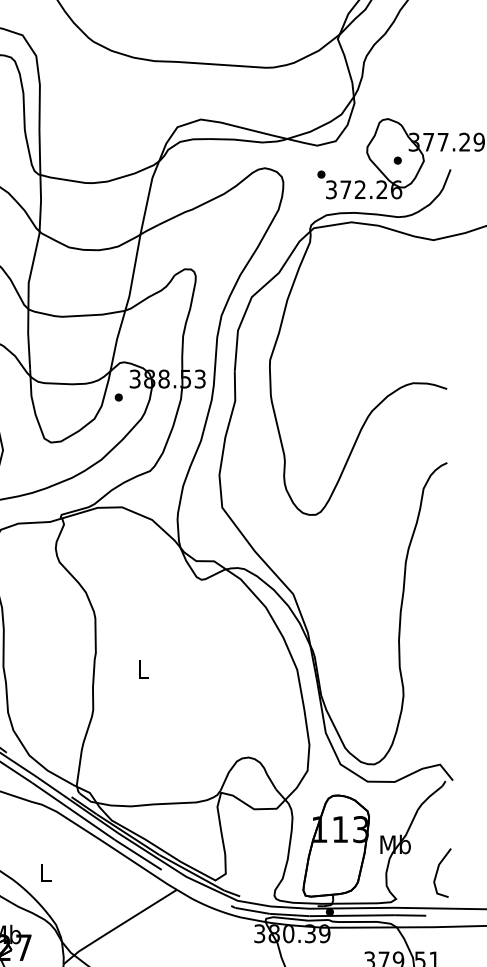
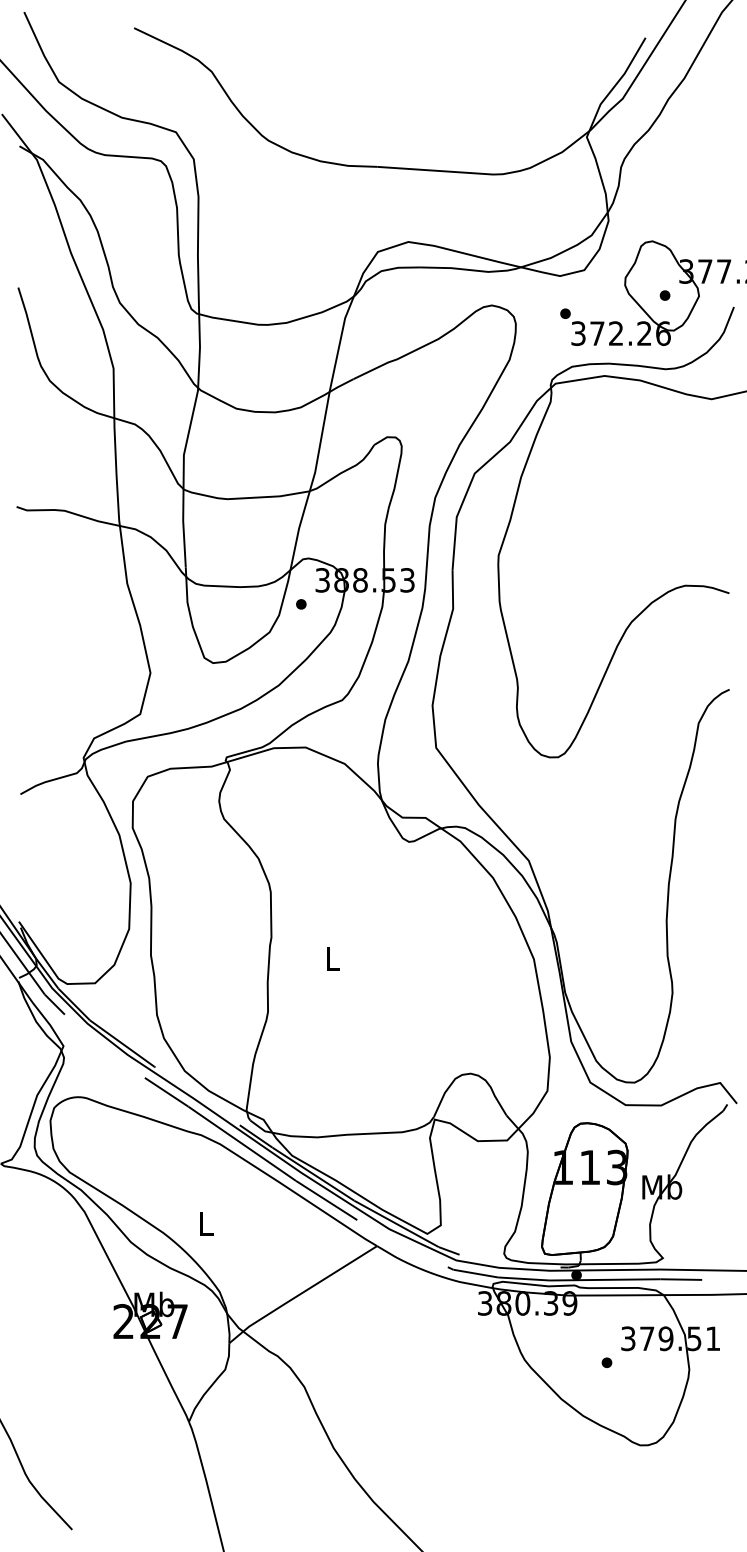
line: (438, 871) -> (717, 1222), removed

